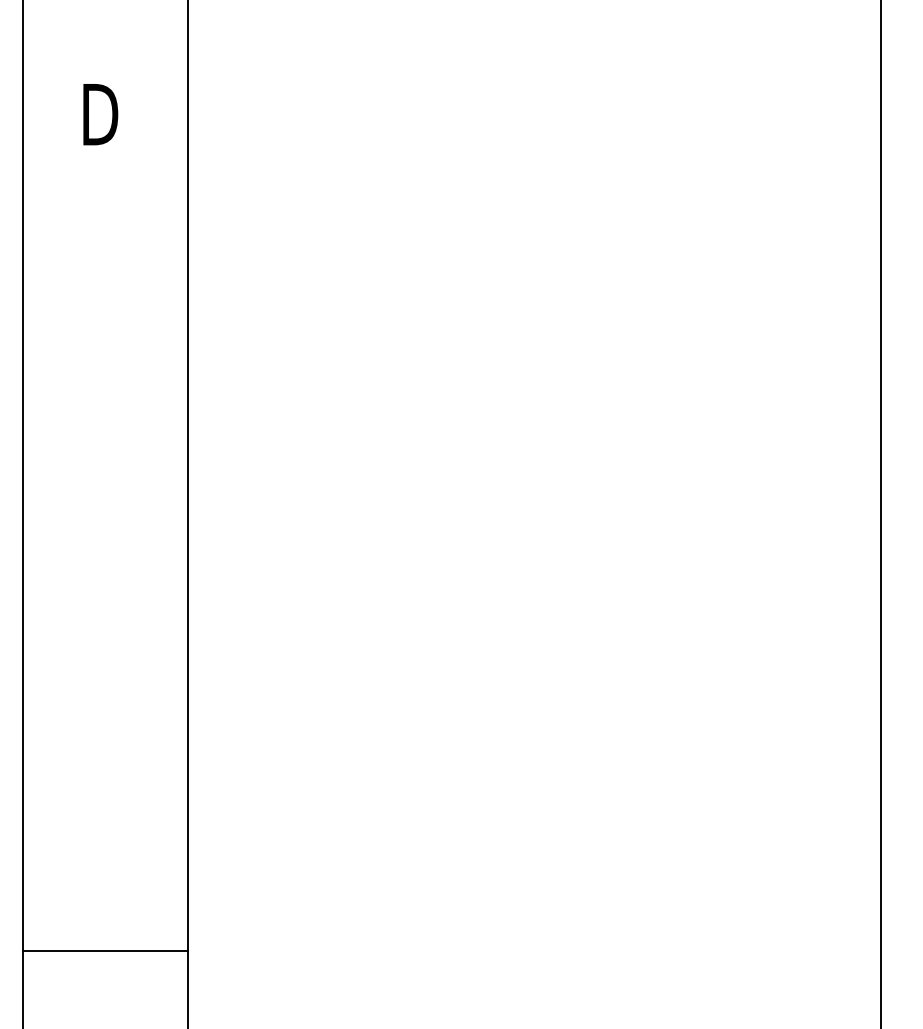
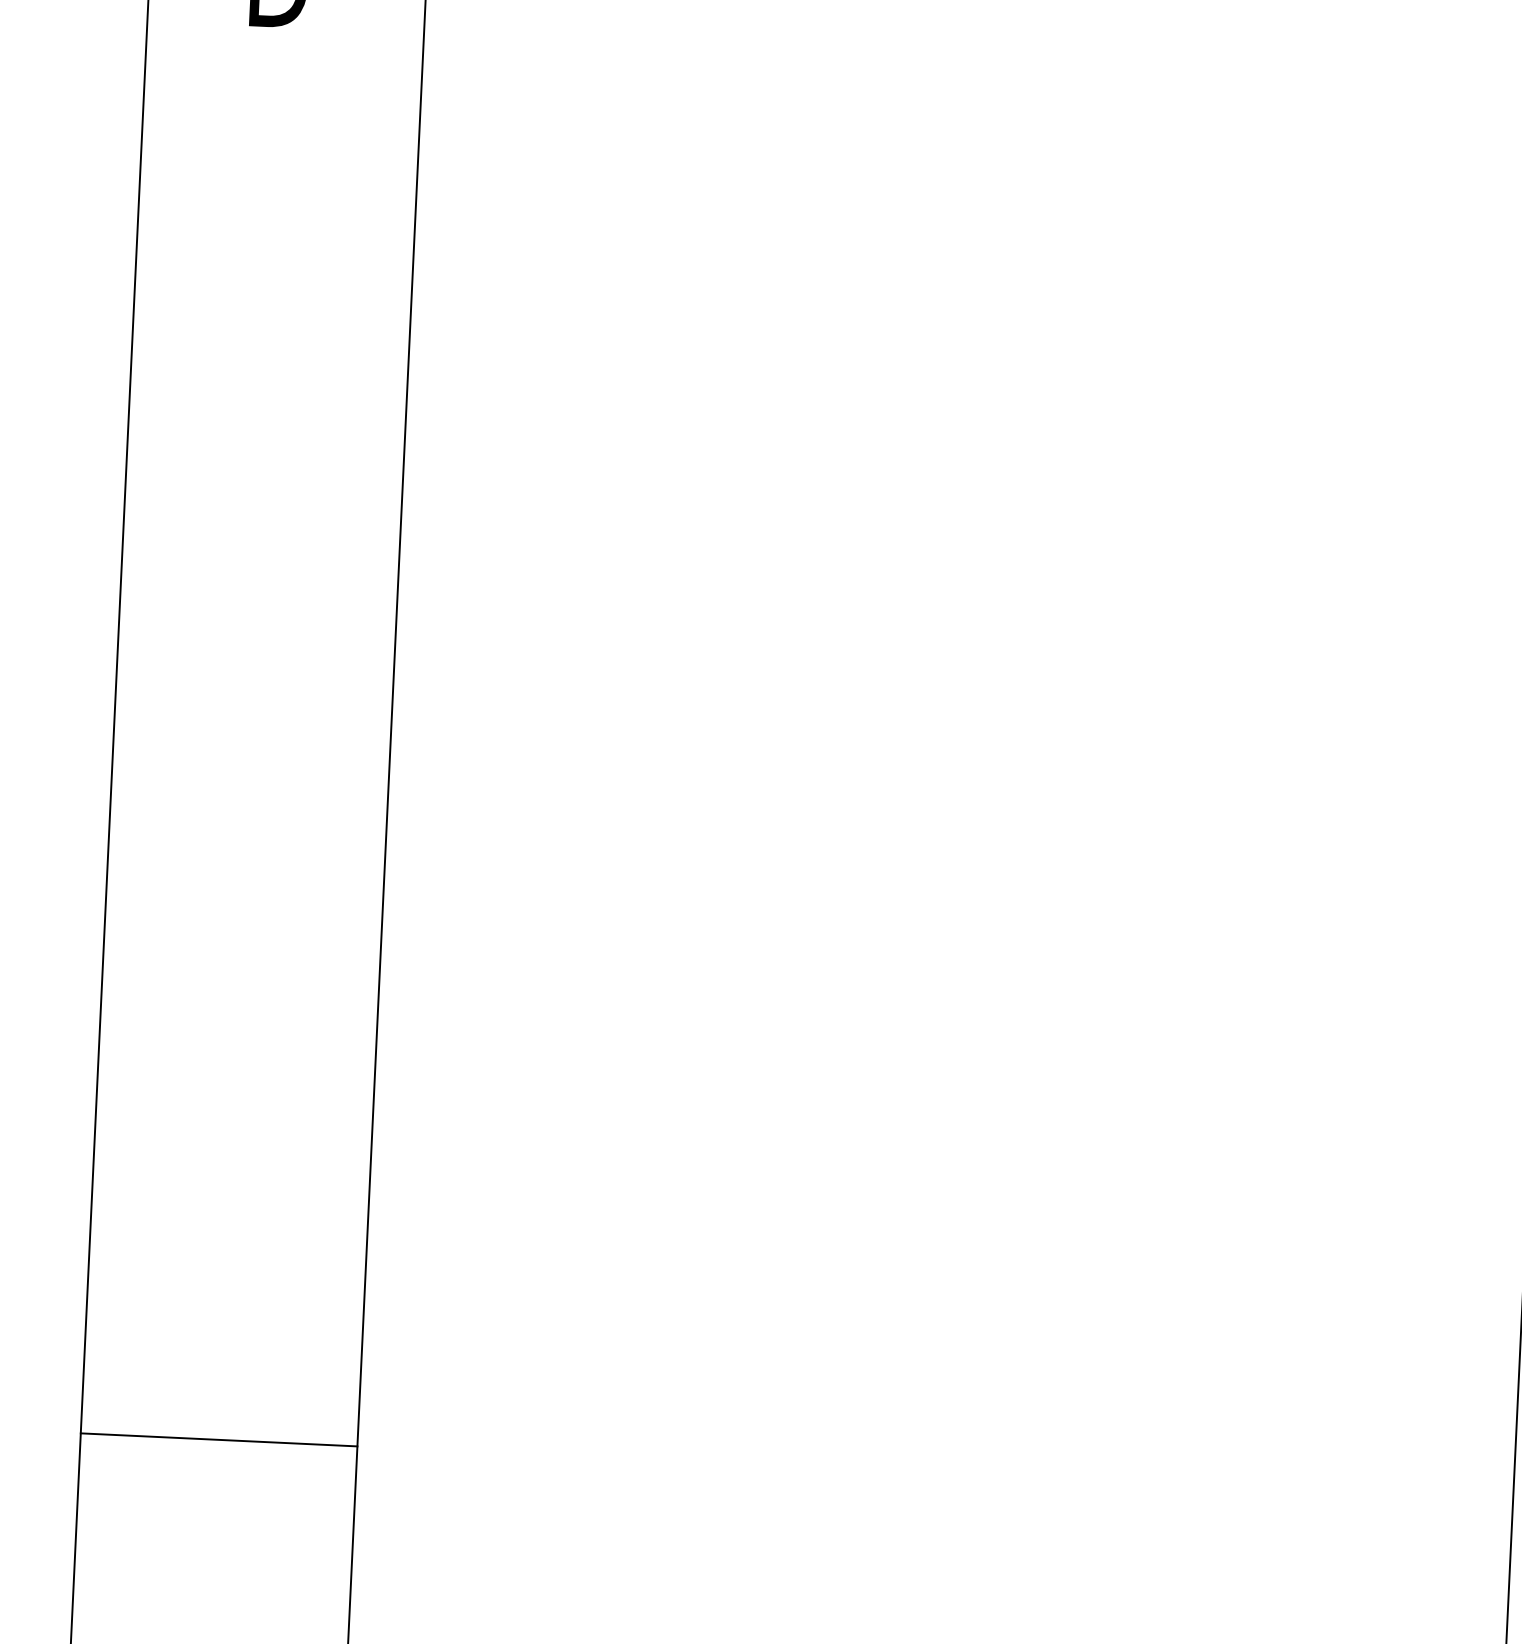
line: (105, 951) -> (219, 1439), moved

